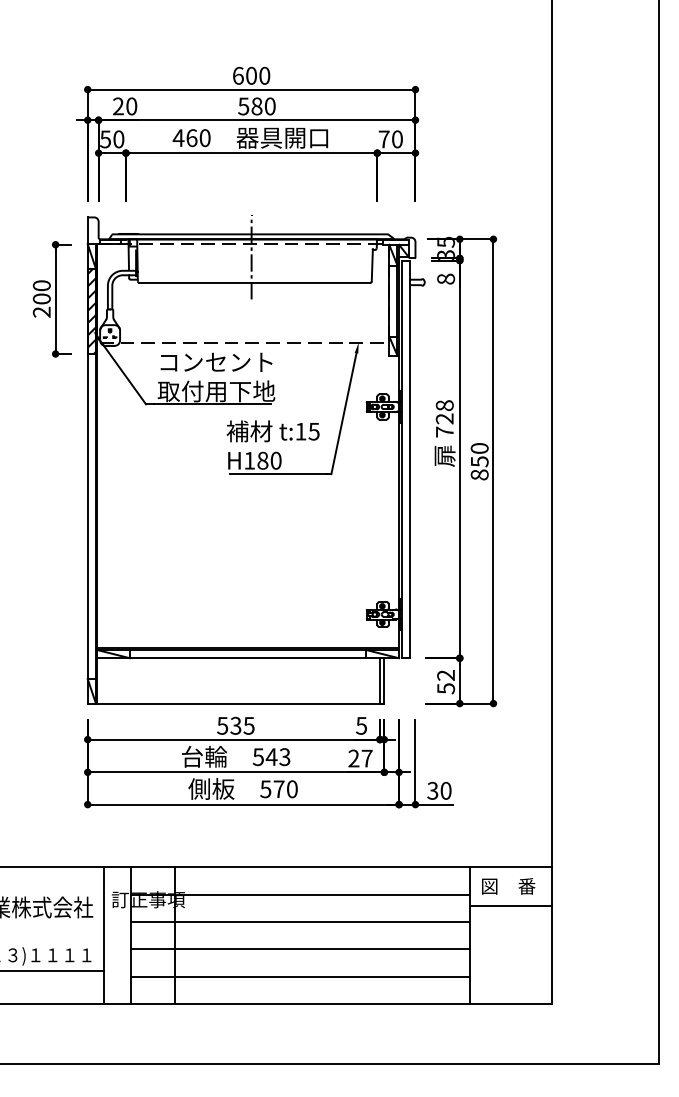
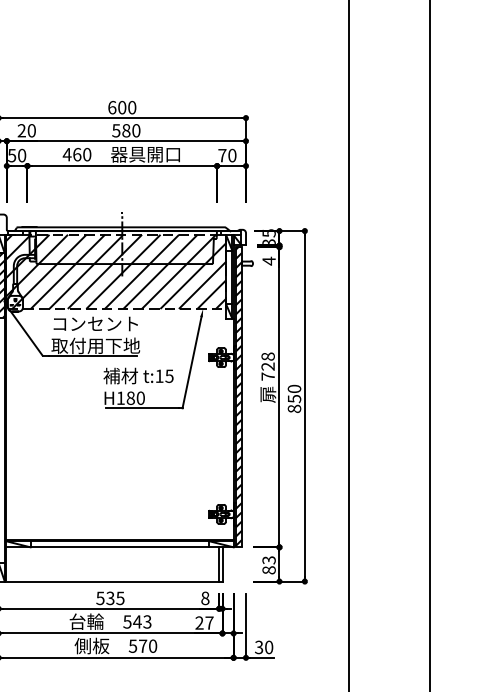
text: (446, 279) -> (269, 261), 8 -> 4
hatch: (243, 293) -> (116, 271), added
hatch: (405, 458) -> (238, 396), added
text: (446, 682) -> (269, 565), 52 -> 83
text: (361, 725) -> (205, 598), 5 -> 8

